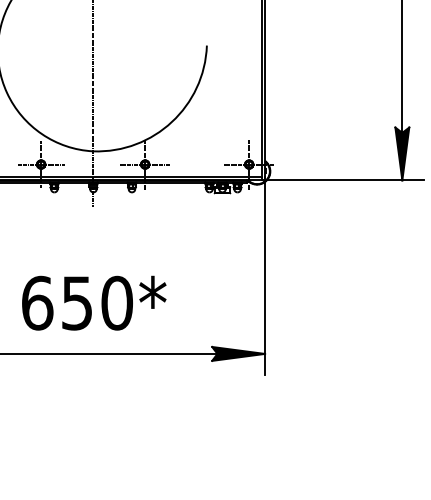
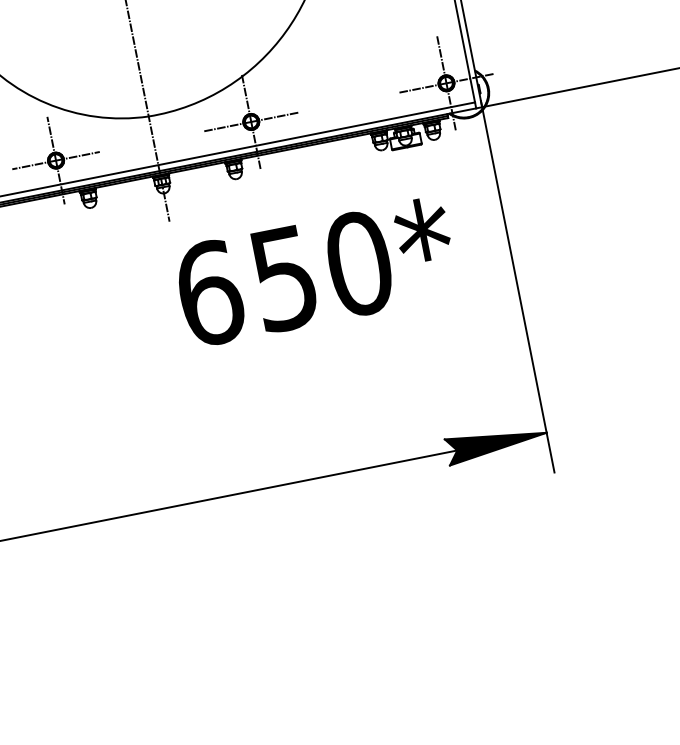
text: (94, 302) -> (316, 270), moved

